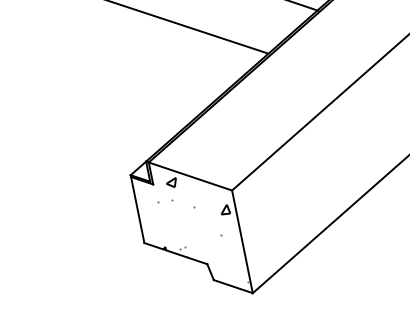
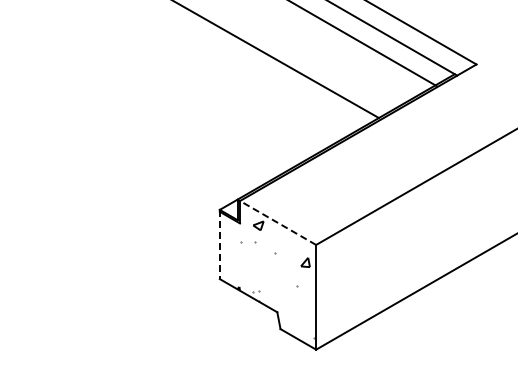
line: (190, 175) -> (278, 222), solid -> dashed
line: (137, 209) -> (219, 244), solid -> dashed

